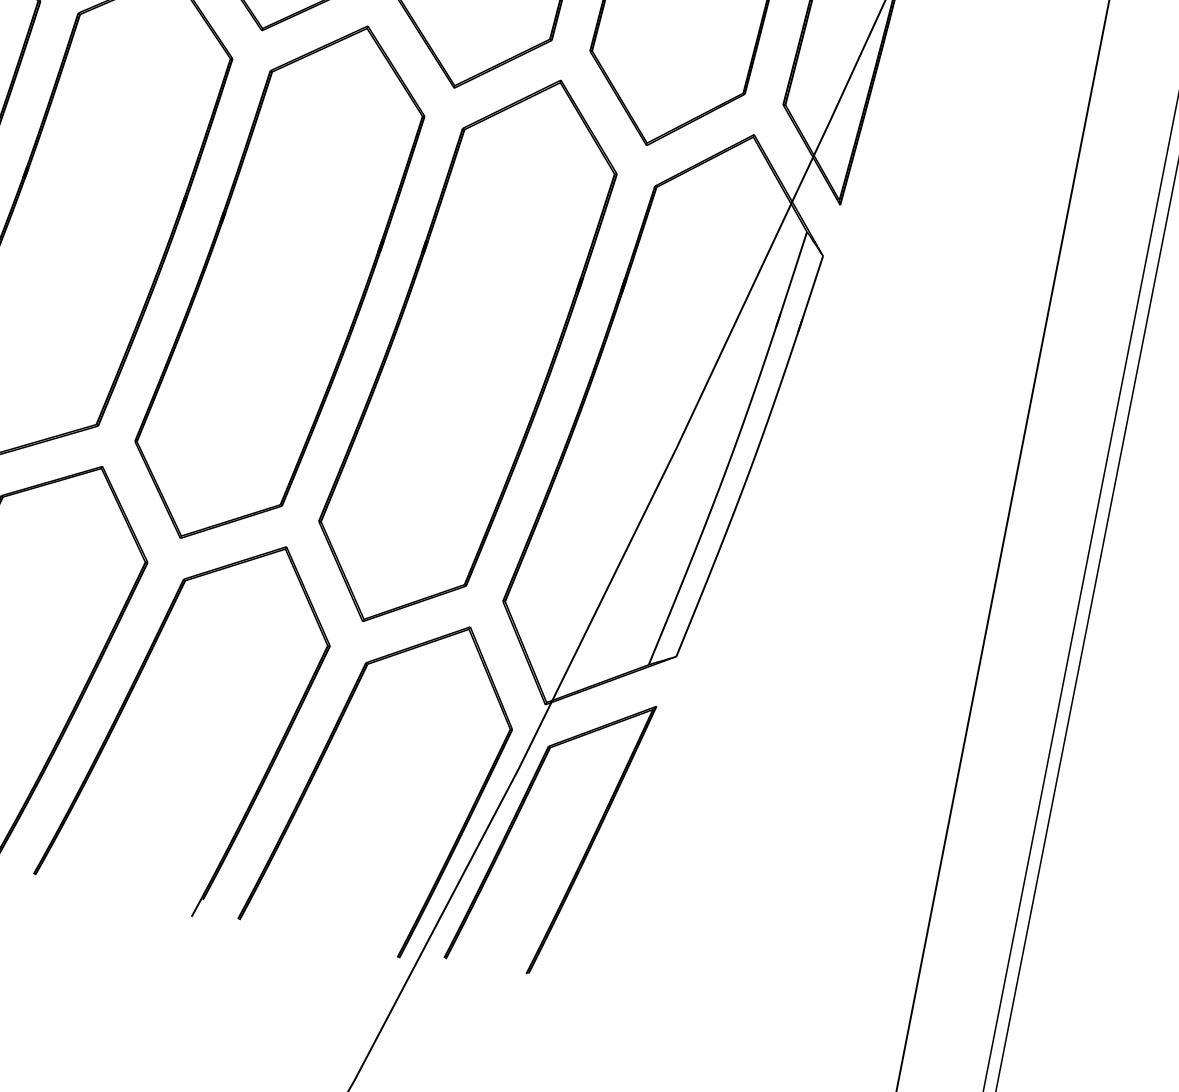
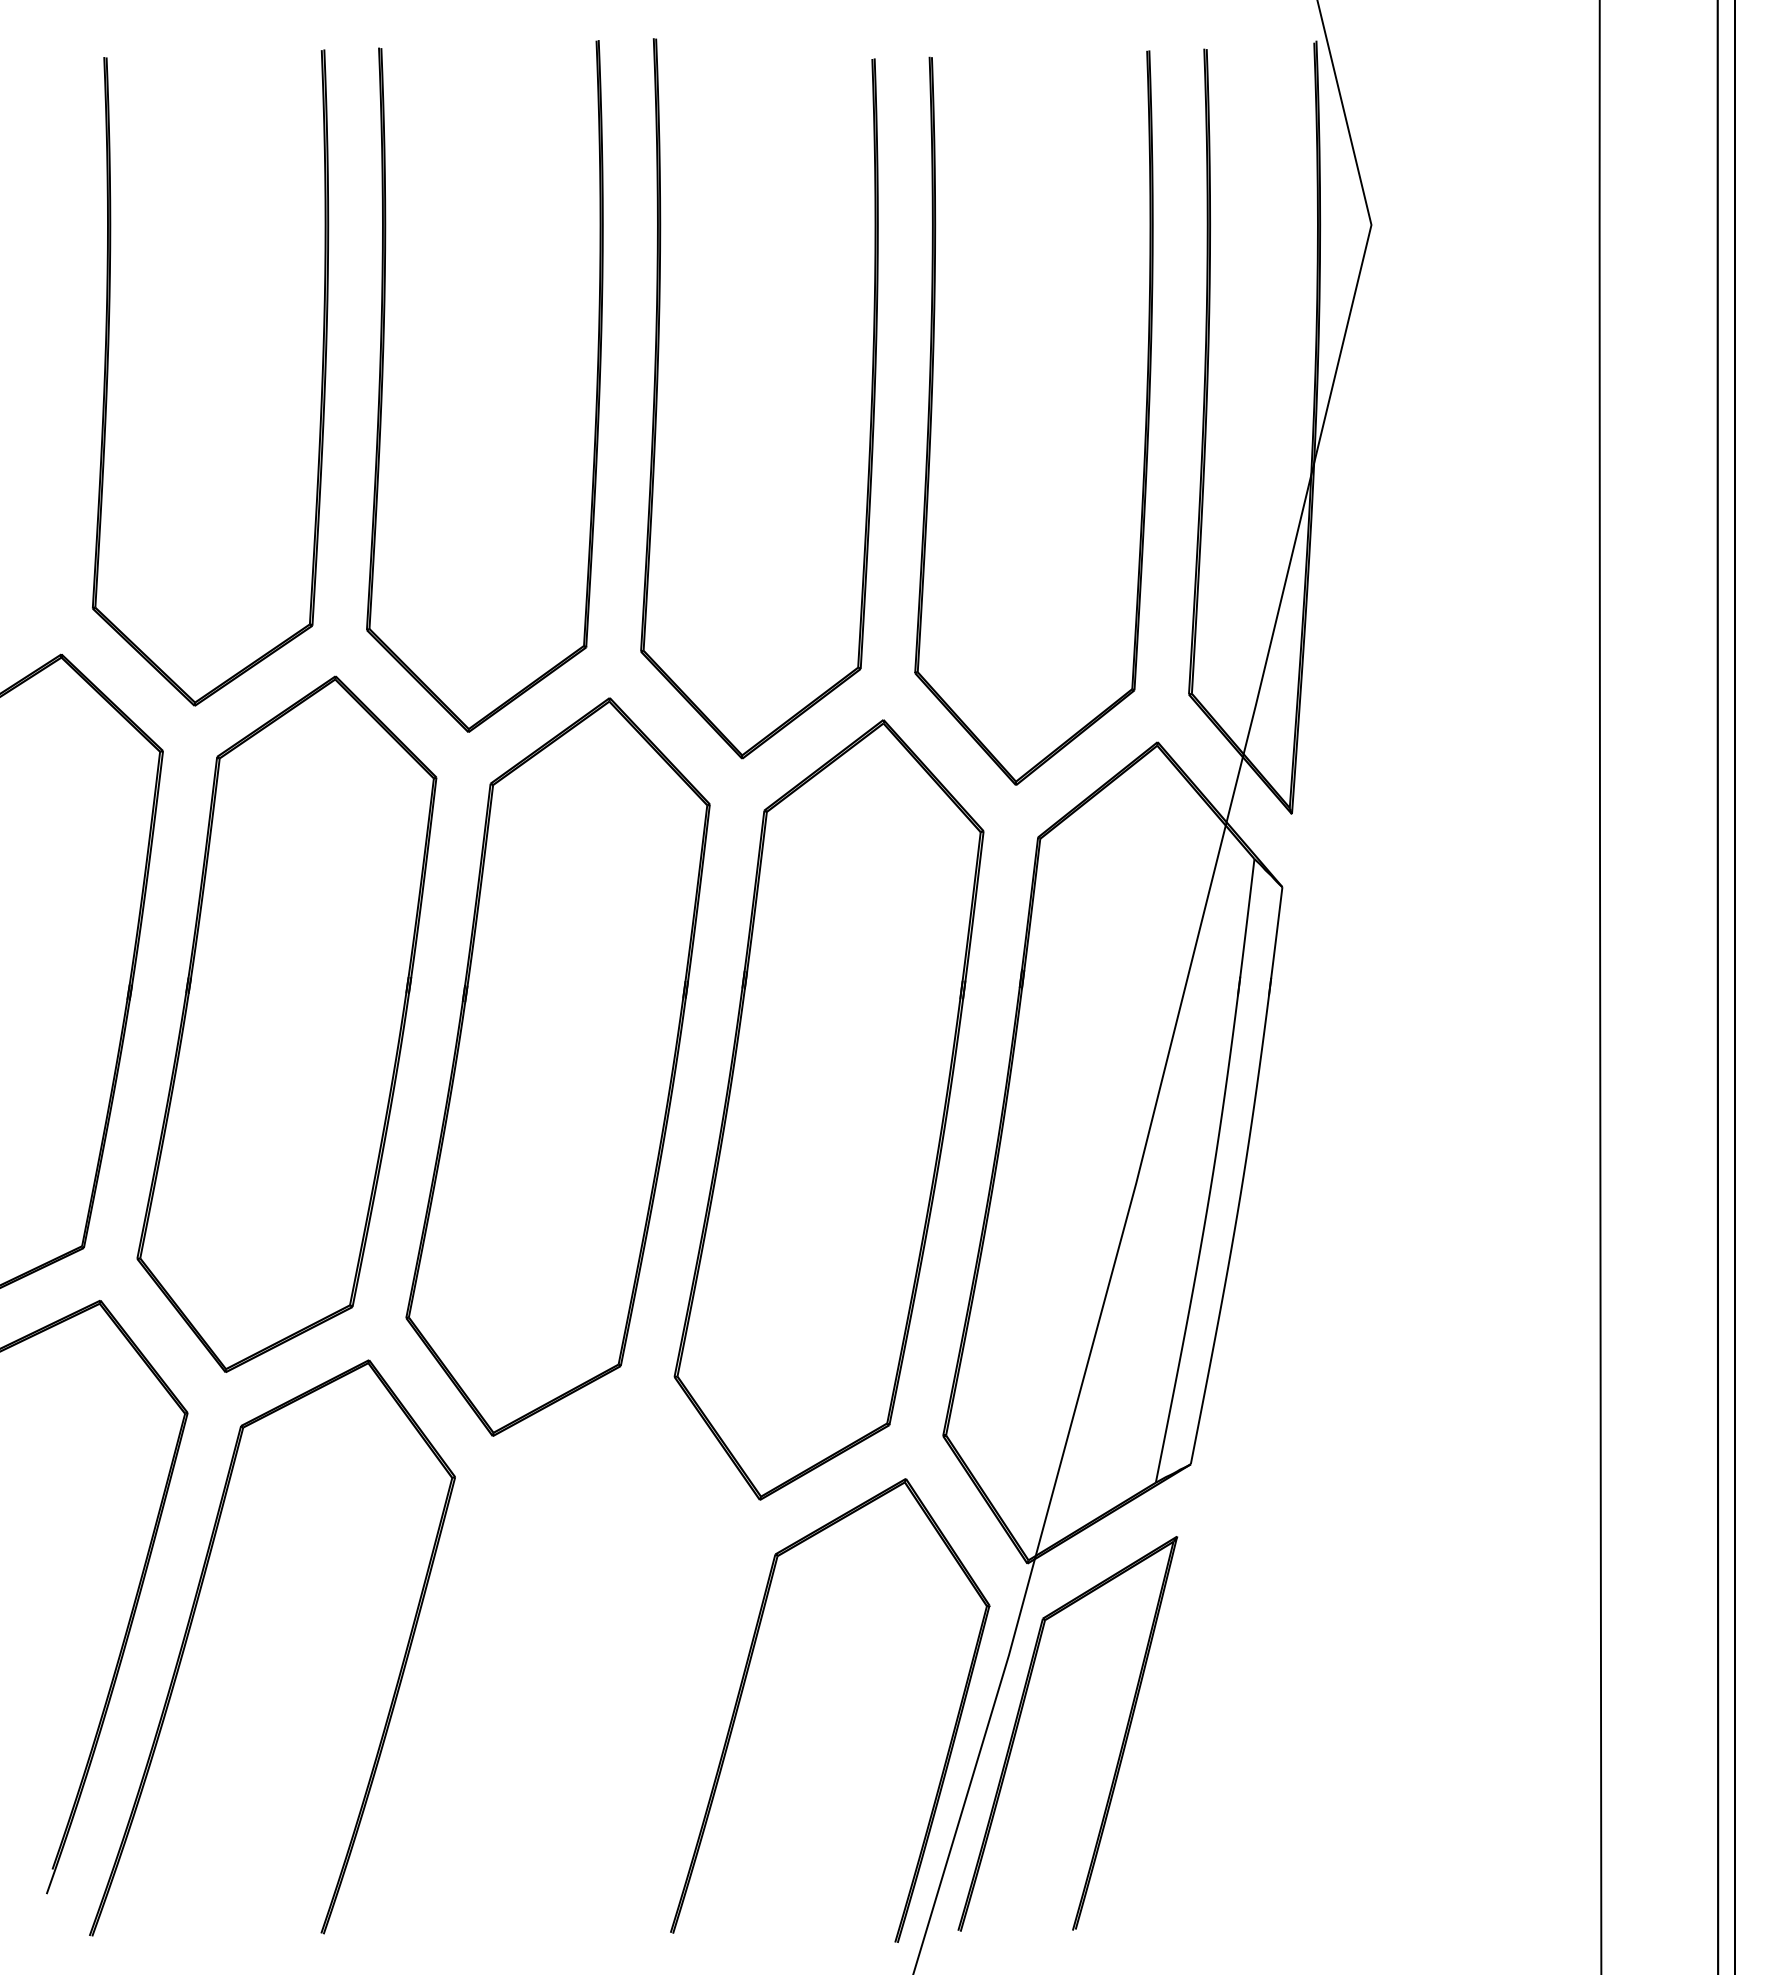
part: (132, 692) -> (468, 1655), removed

